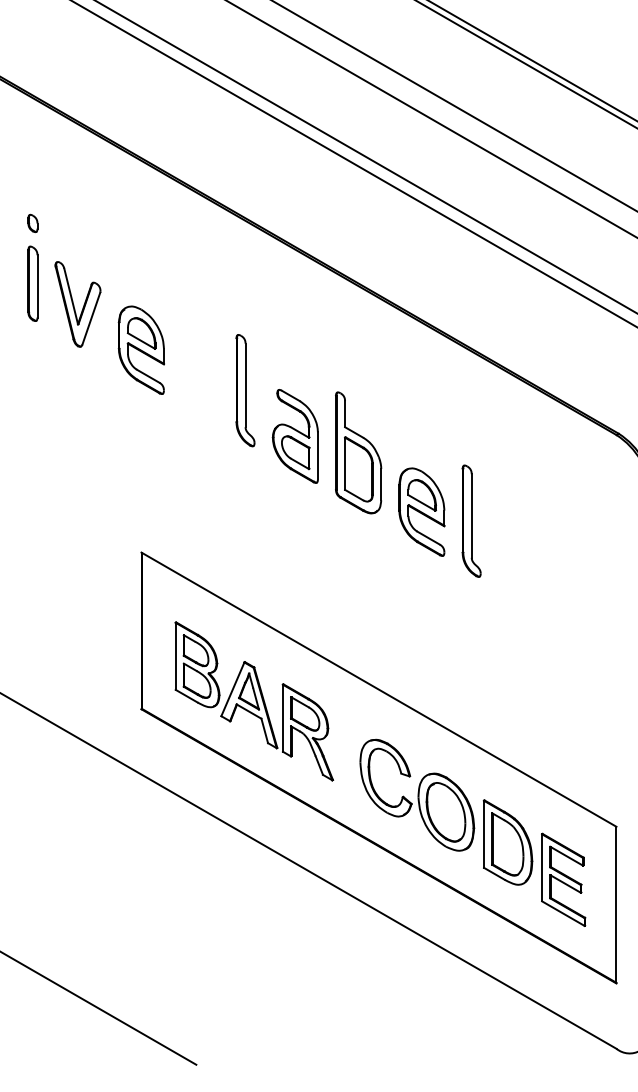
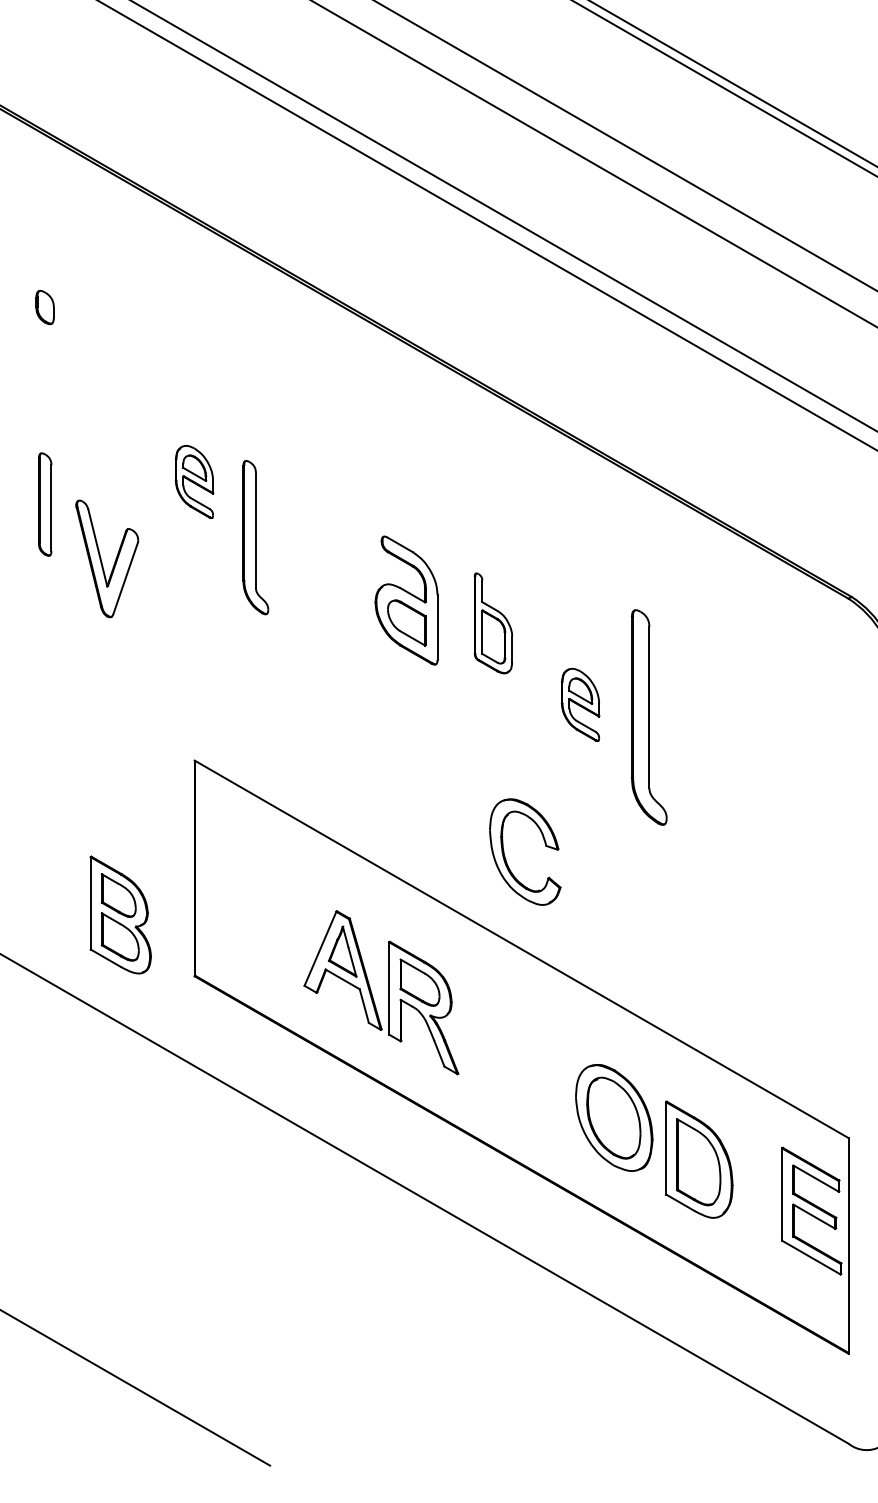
part: (33, 223) -> (45, 307), size x1.4
part: (33, 283) -> (45, 504), moved
part: (78, 304) -> (107, 558), moved
part: (141, 349) -> (194, 481), size x0.6
part: (245, 390) -> (255, 537), moved
part: (358, 453) -> (493, 623), size x0.6
part: (421, 511) -> (580, 704), size x0.6
part: (471, 520) -> (648, 716), size x1.4
part: (197, 664) -> (120, 914), moved
part: (399, 771) -> (544, 843), moved
part: (563, 879) -> (811, 1210), moved

